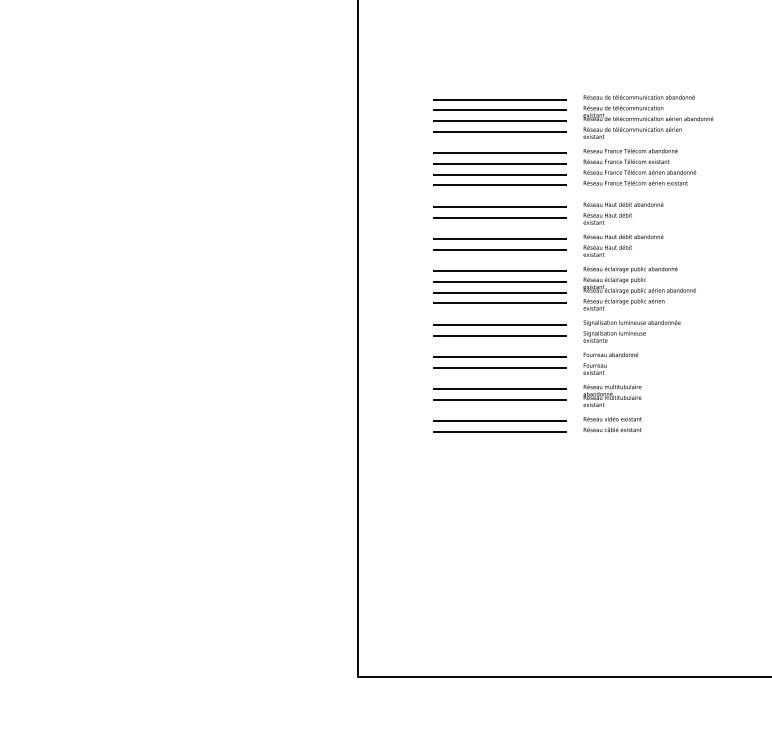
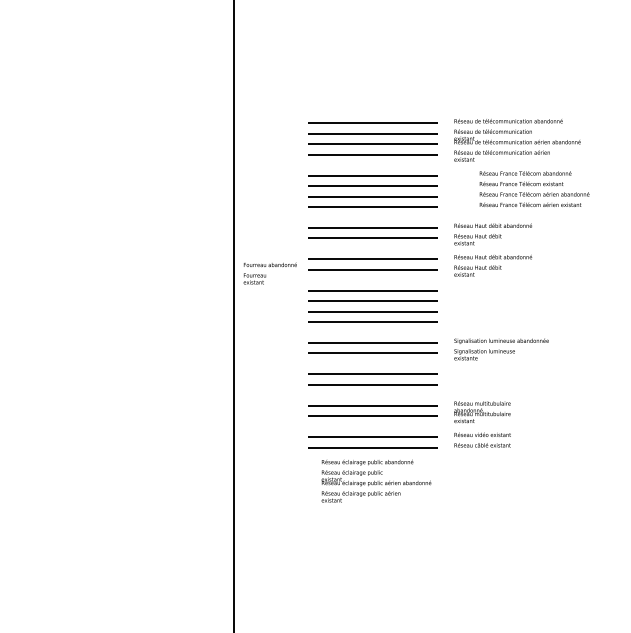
text: (639, 166) -> (534, 188), moved
text: (639, 288) -> (376, 481), moved
text: (610, 363) -> (269, 273), moved

